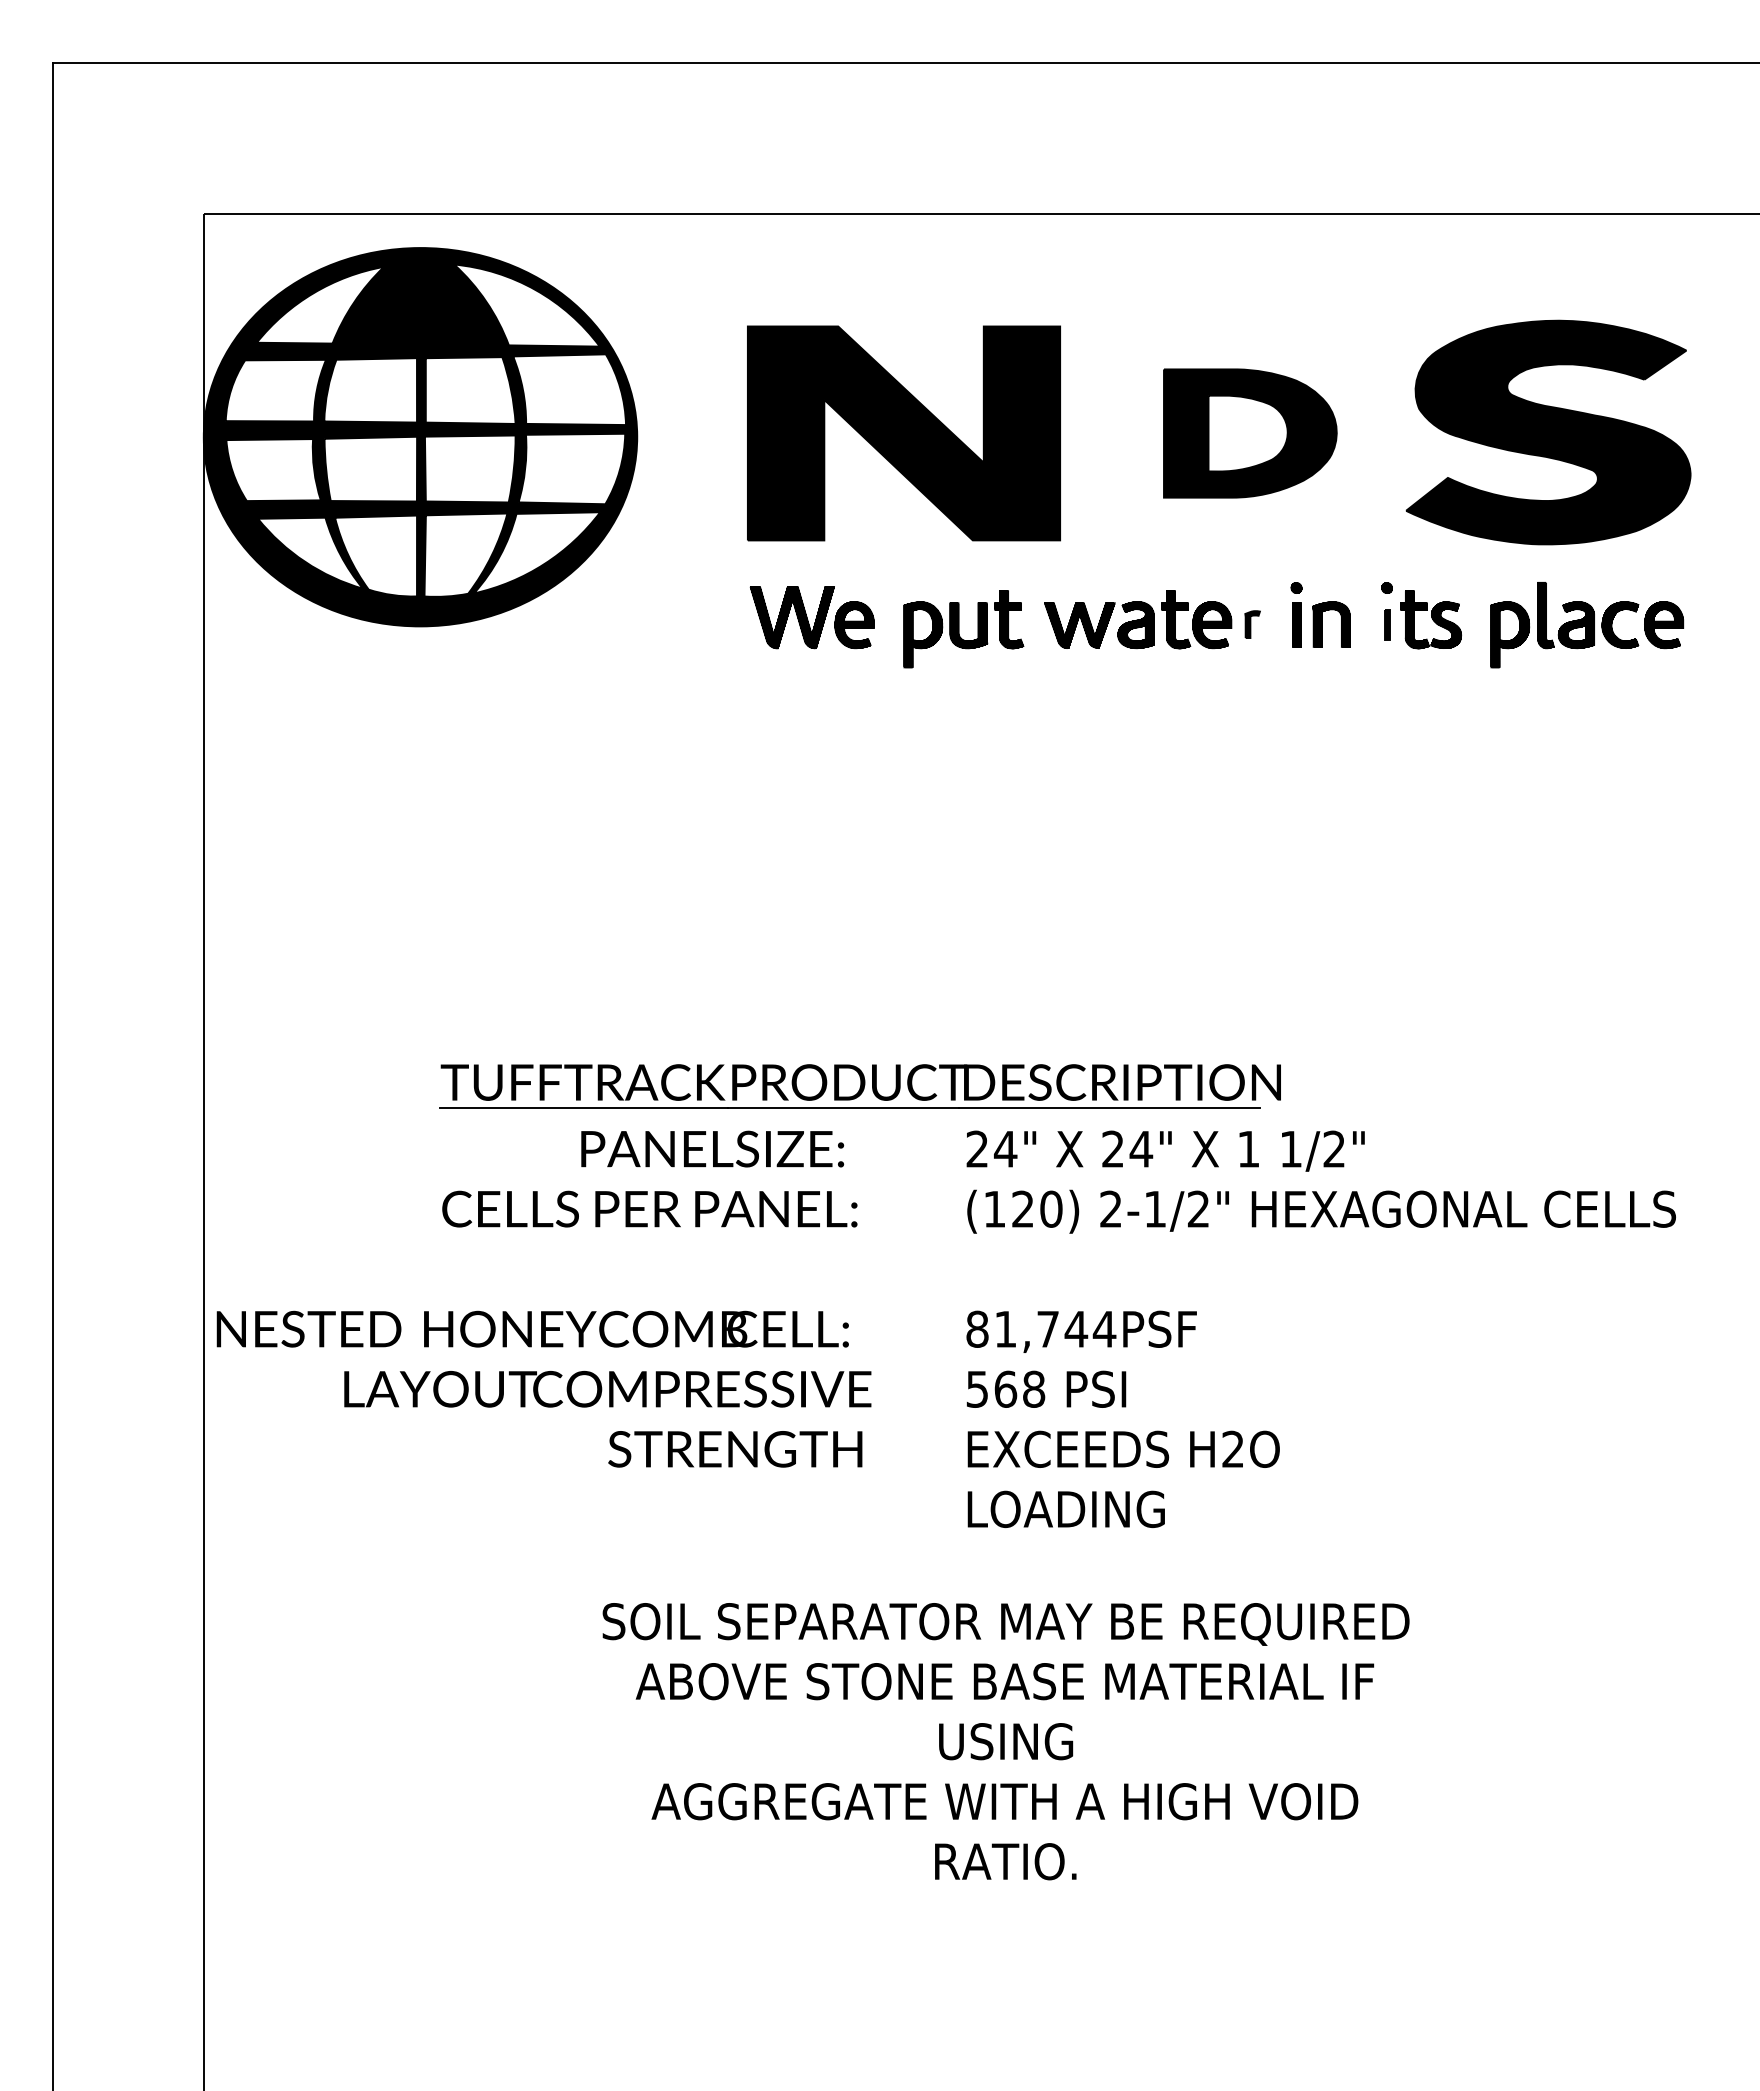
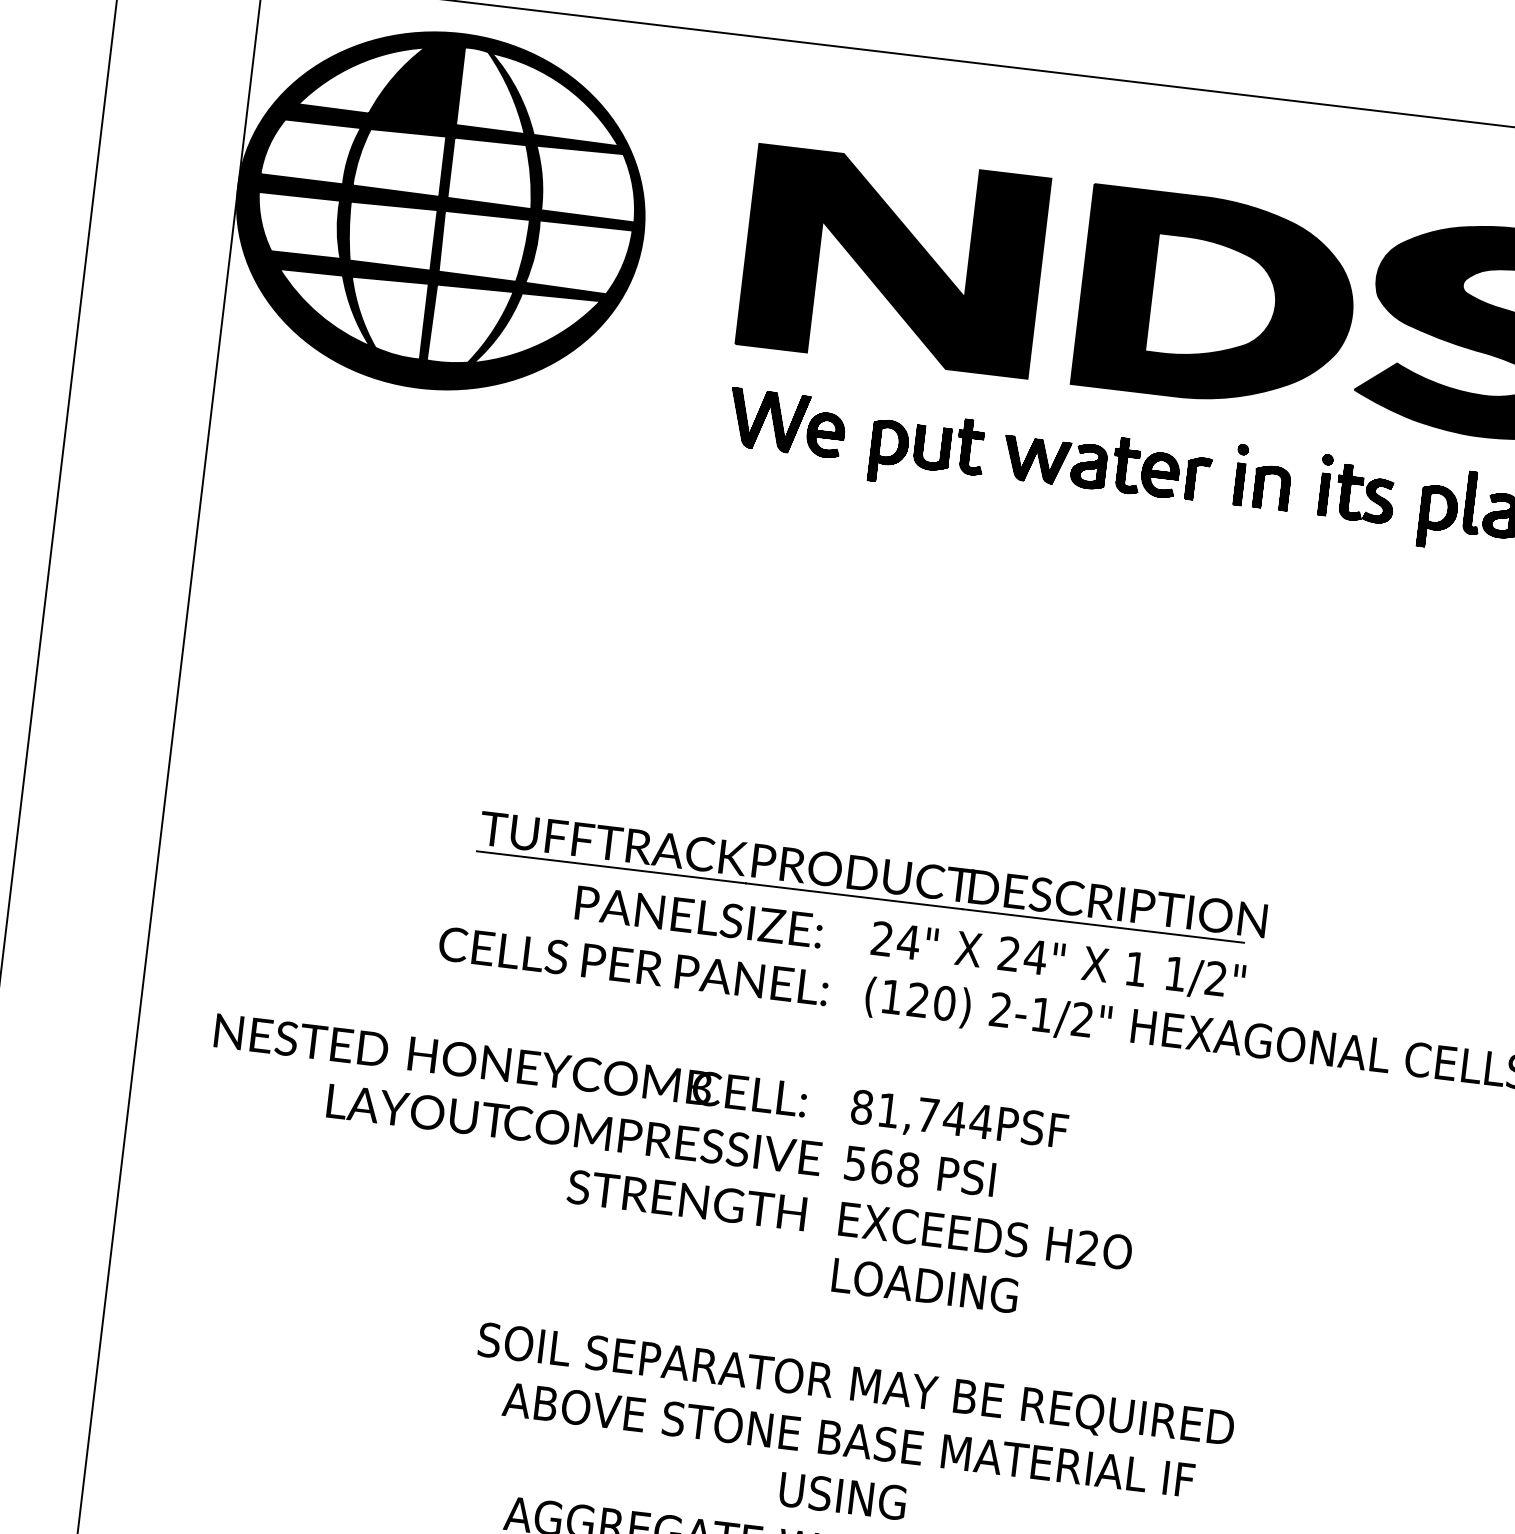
part: (1250, 433) -> (1217, 300), size x1.67
part: (1252, 624) -> (1198, 478), size x1.67
part: (1386, 624) -> (1323, 493), size x1.43
part: (859, 1086) -> (871, 878), moved
text: (543, 1298) -> (524, 1037), moved

